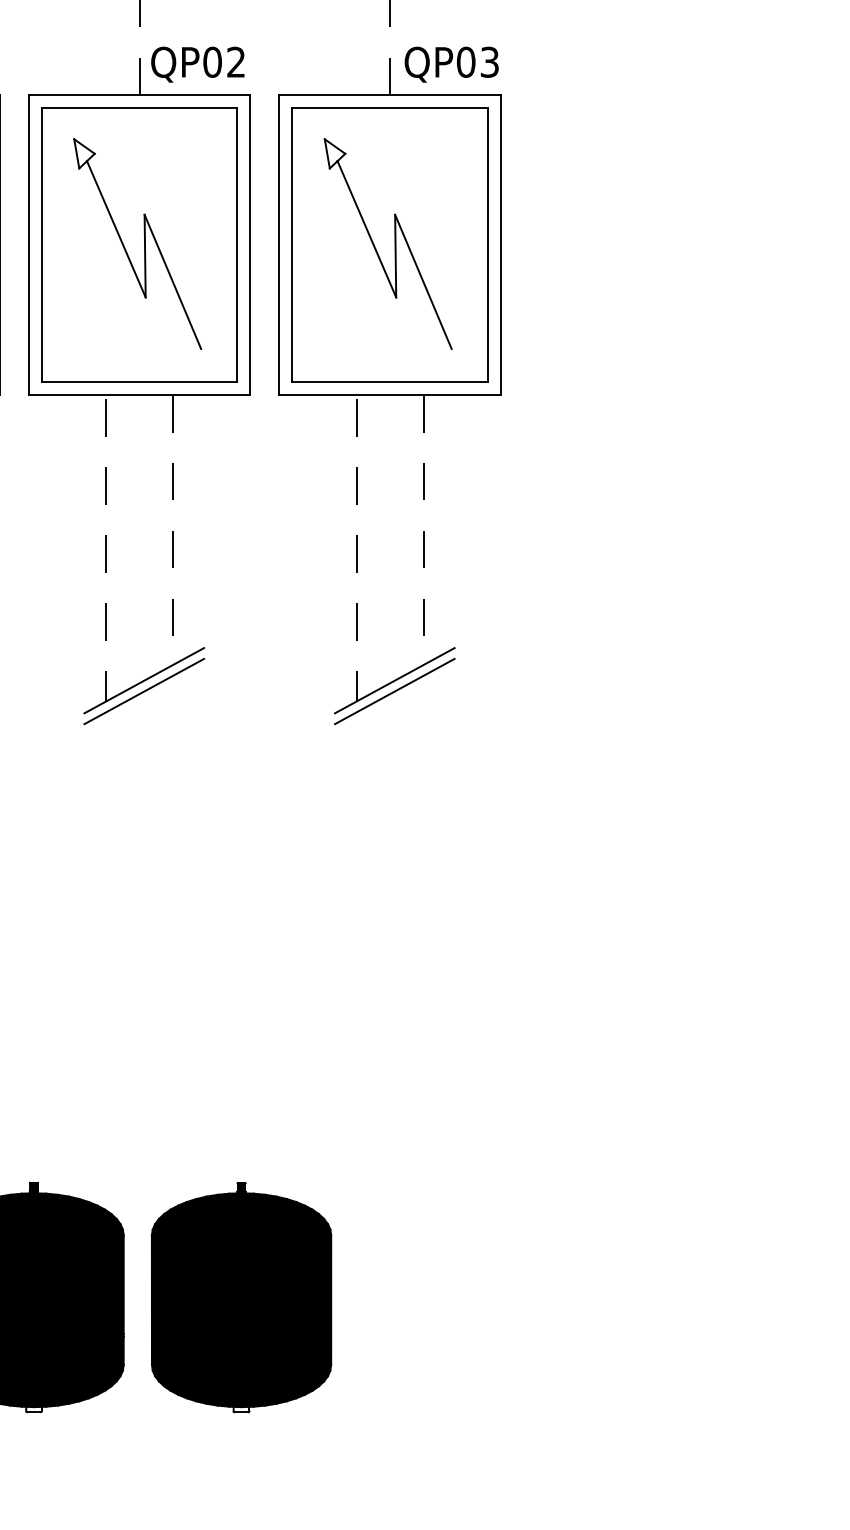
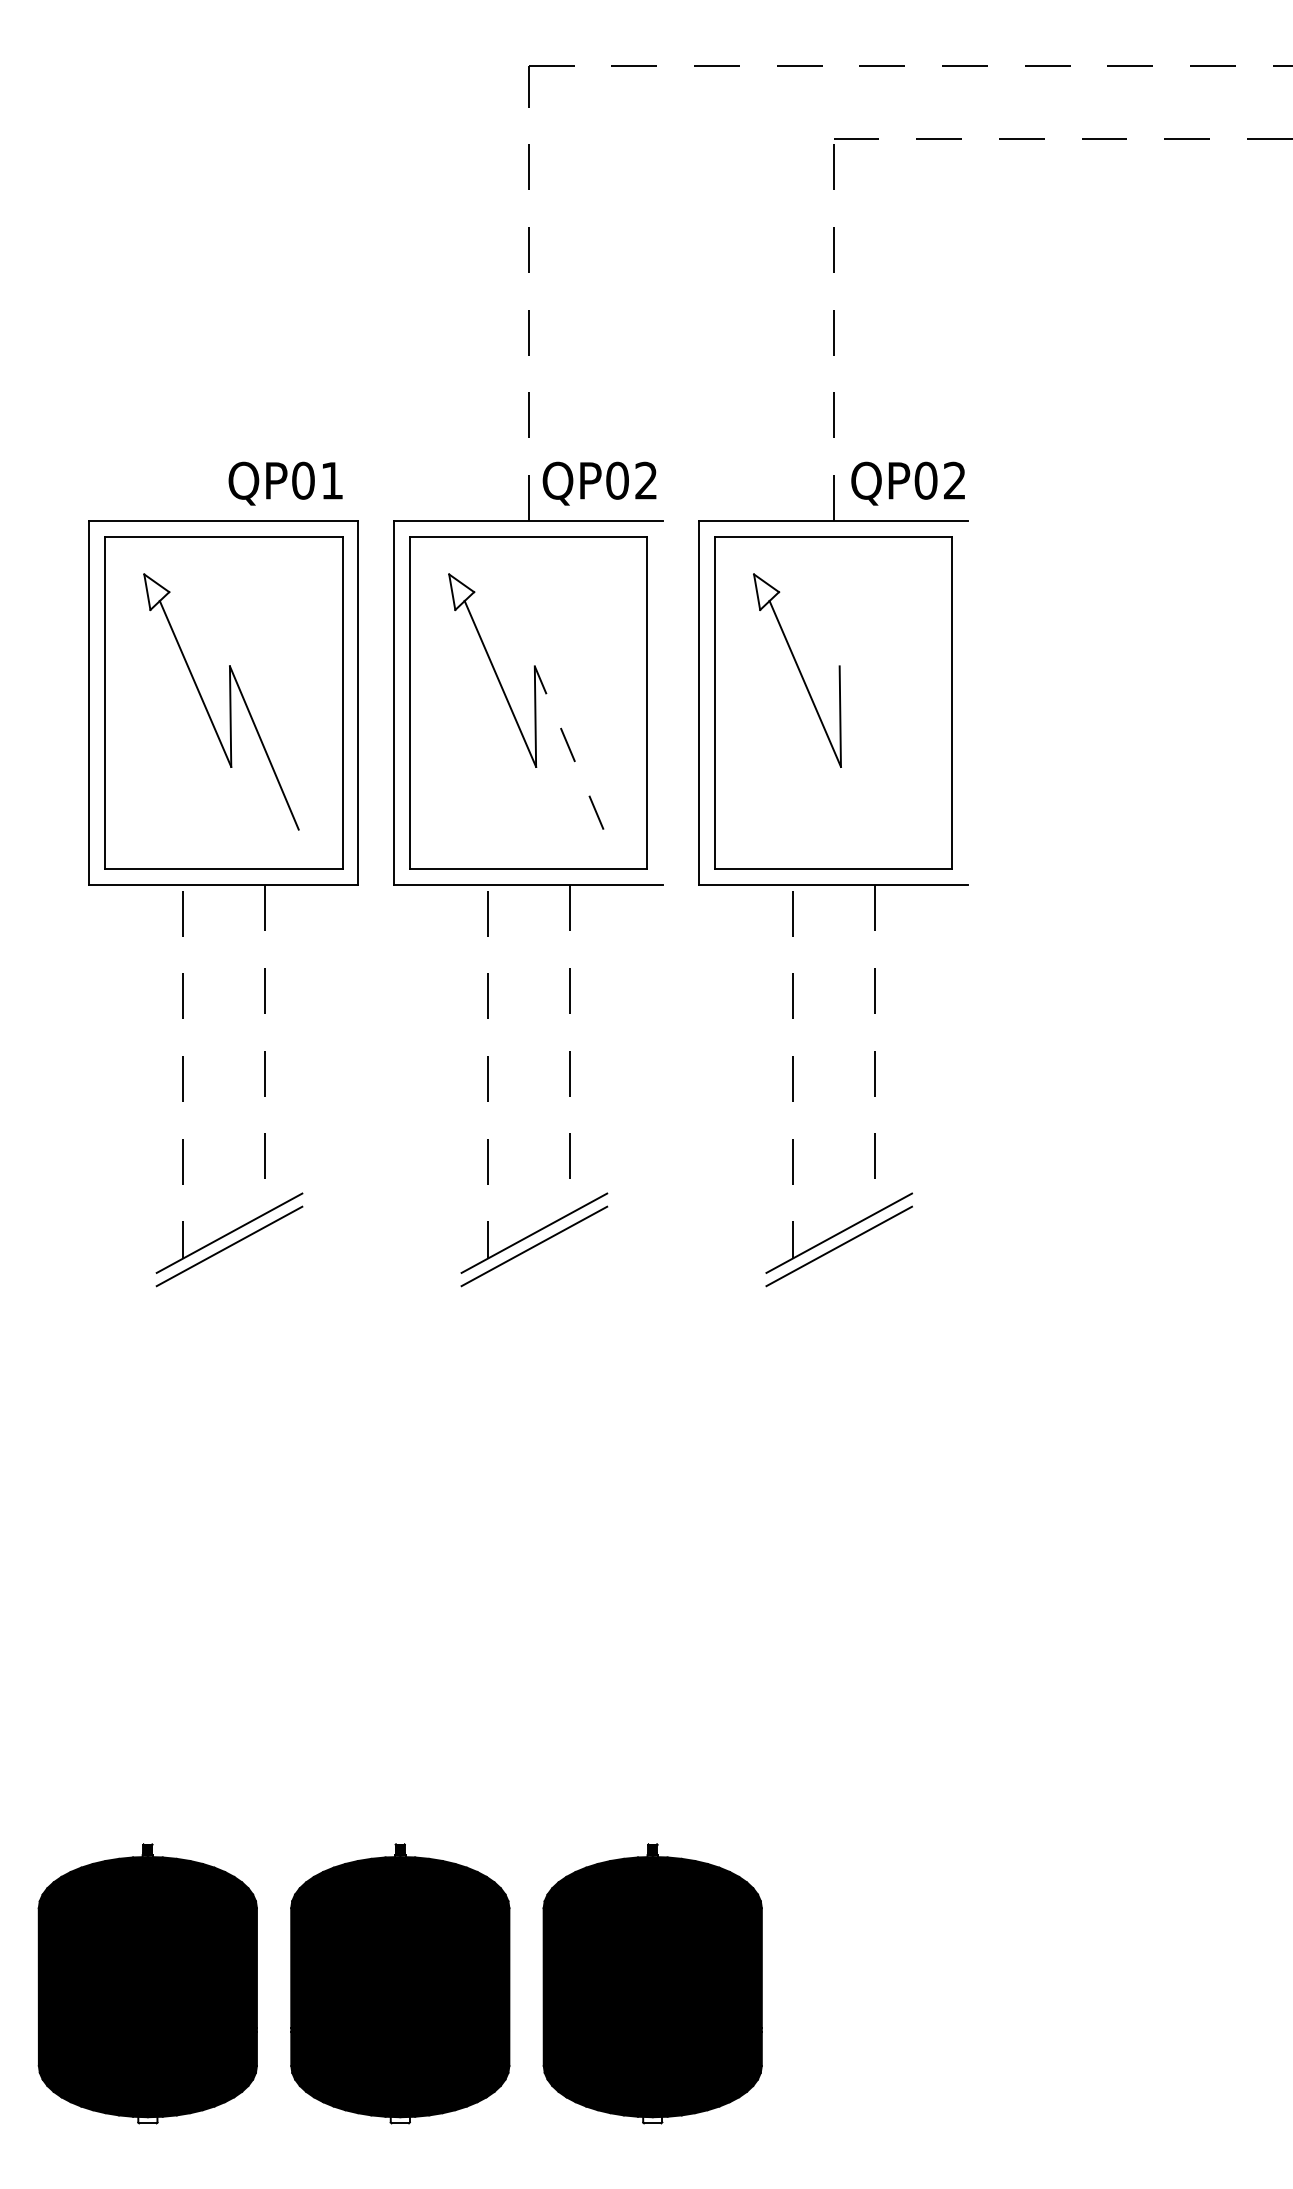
text: (489, 62) -> (954, 480), QP03 -> QP02
line: (250, 244) -> (663, 702), removed
line: (501, 244) -> (968, 702), removed
line: (422, 281) -> (873, 747), removed
line: (173, 282) -> (569, 748), solid -> dashed

